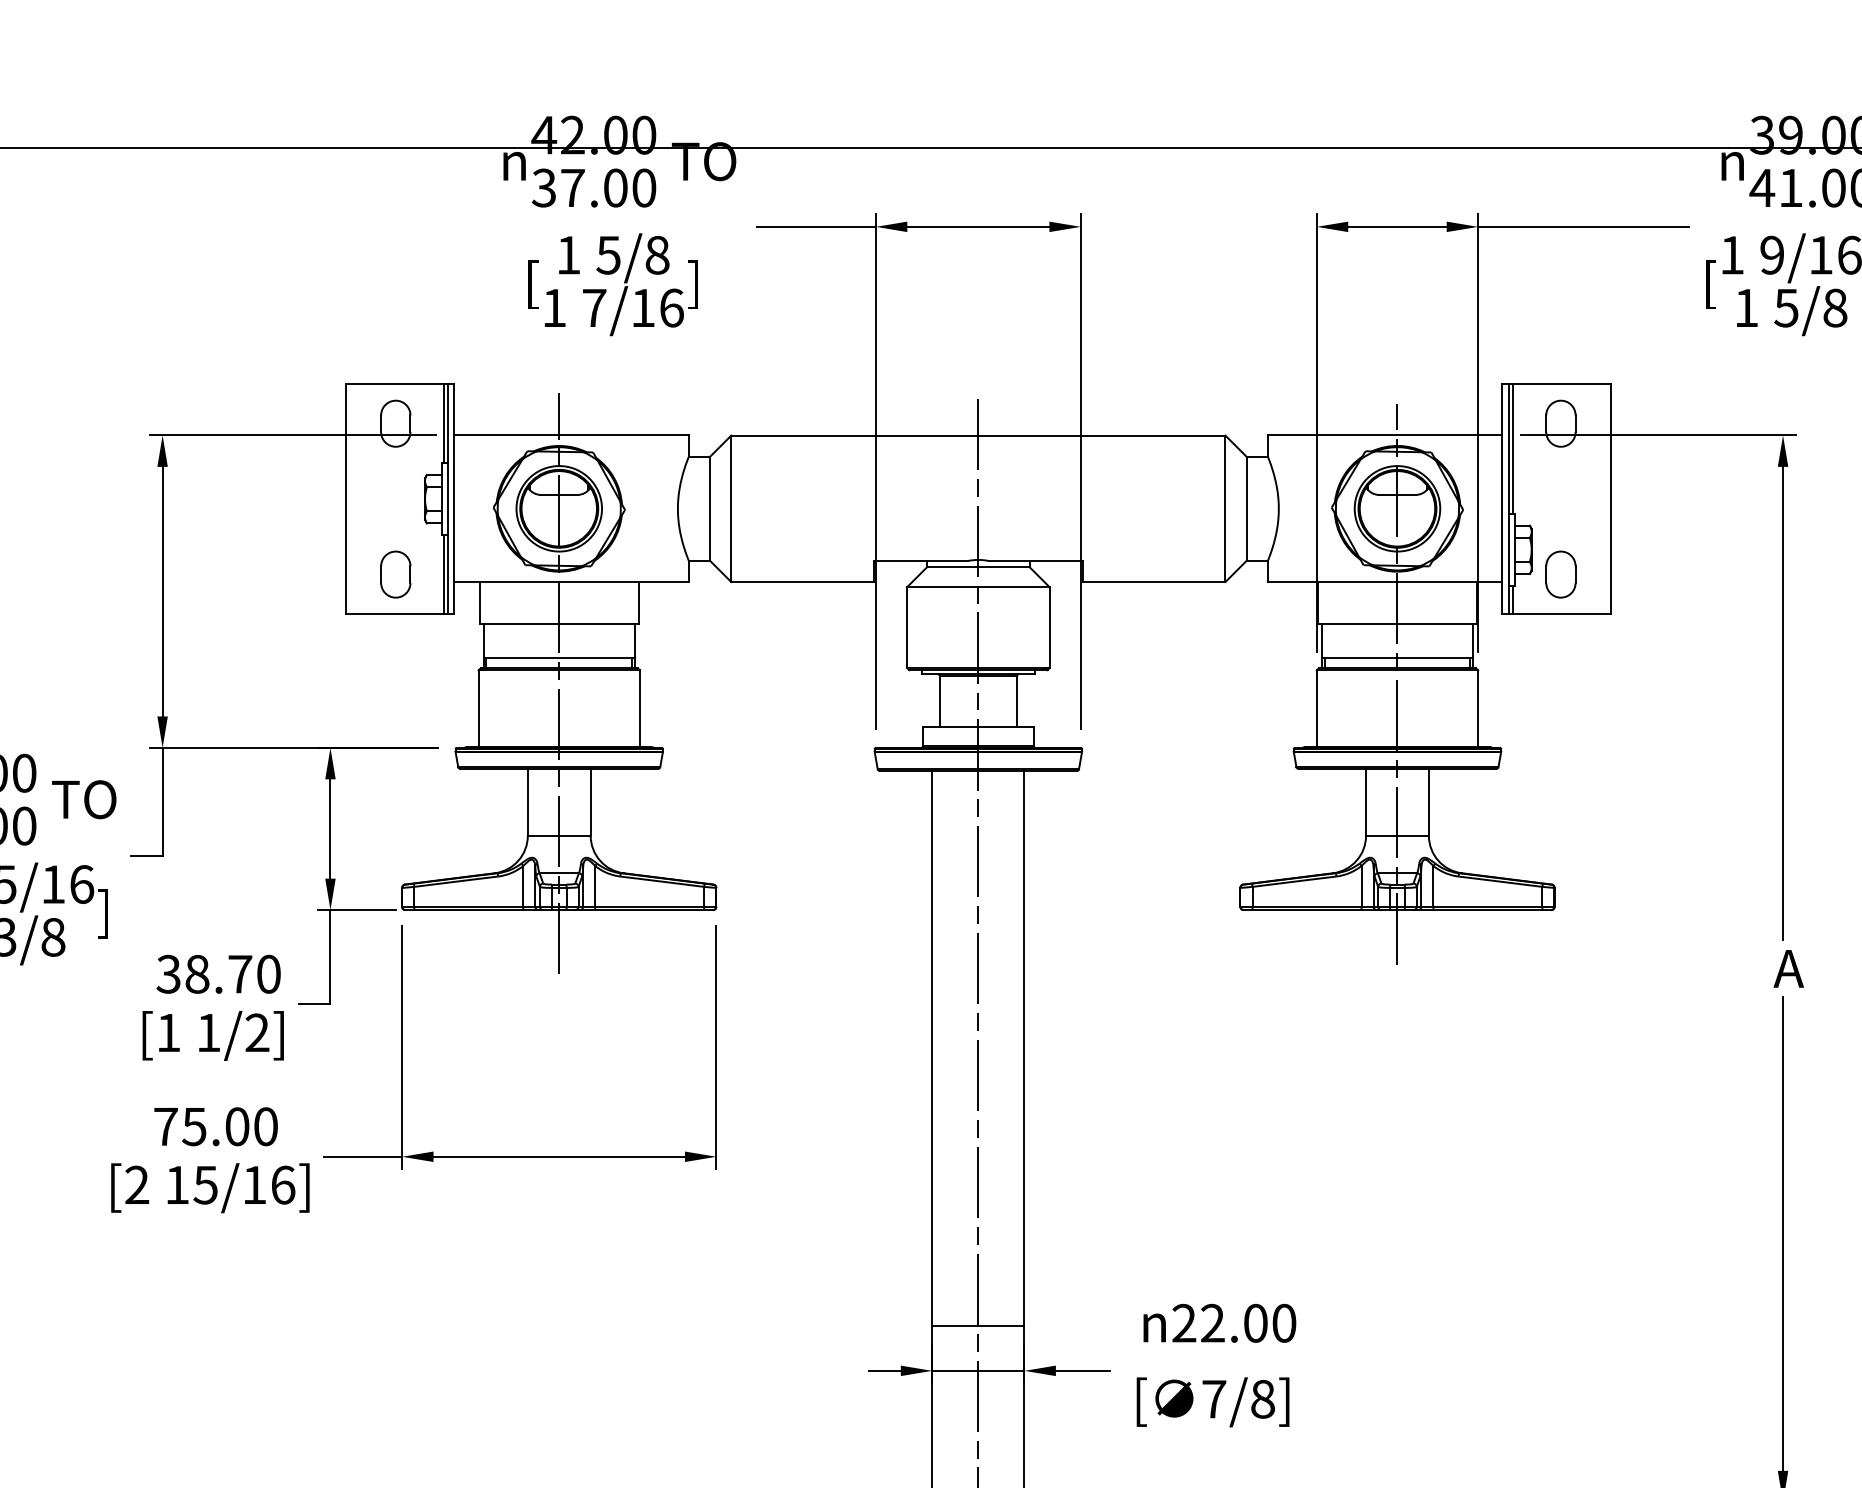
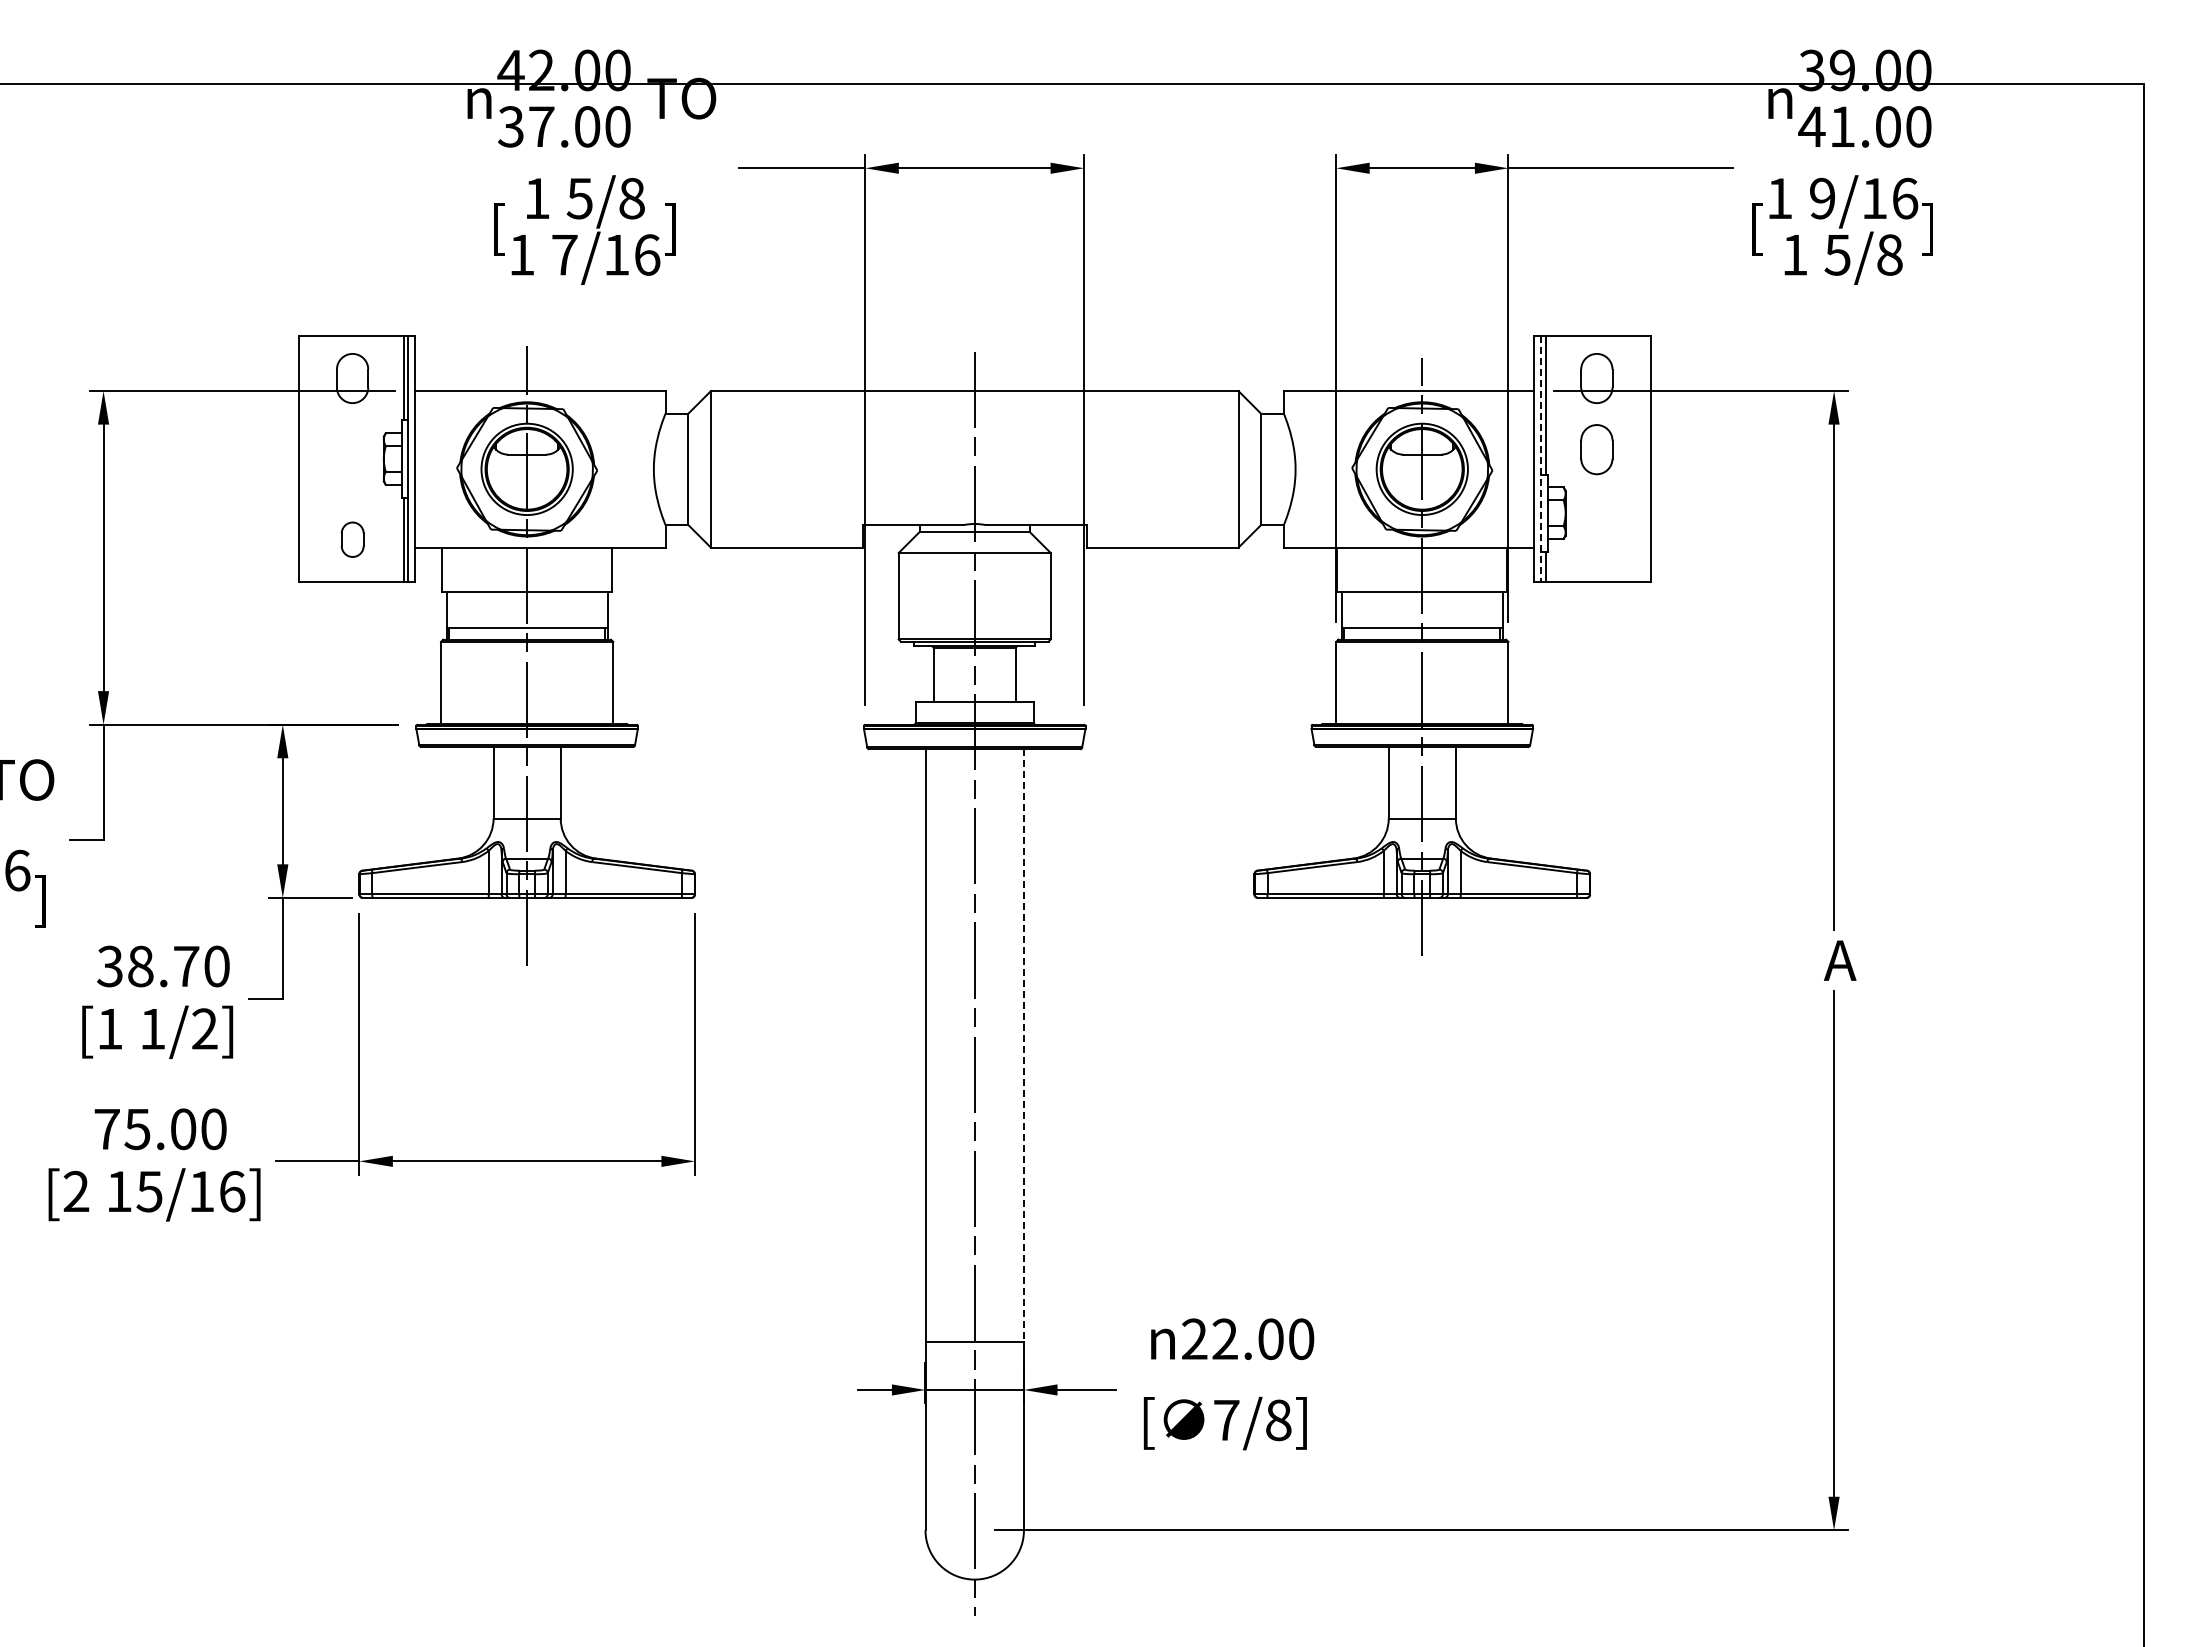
line: (1509, 499) -> (1541, 459), solid -> dashed
part: (395, 574) -> (352, 539), size x0.7
part: (1560, 574) -> (1596, 449), moved
line: (1024, 1048) -> (1023, 1045), solid -> dashed

